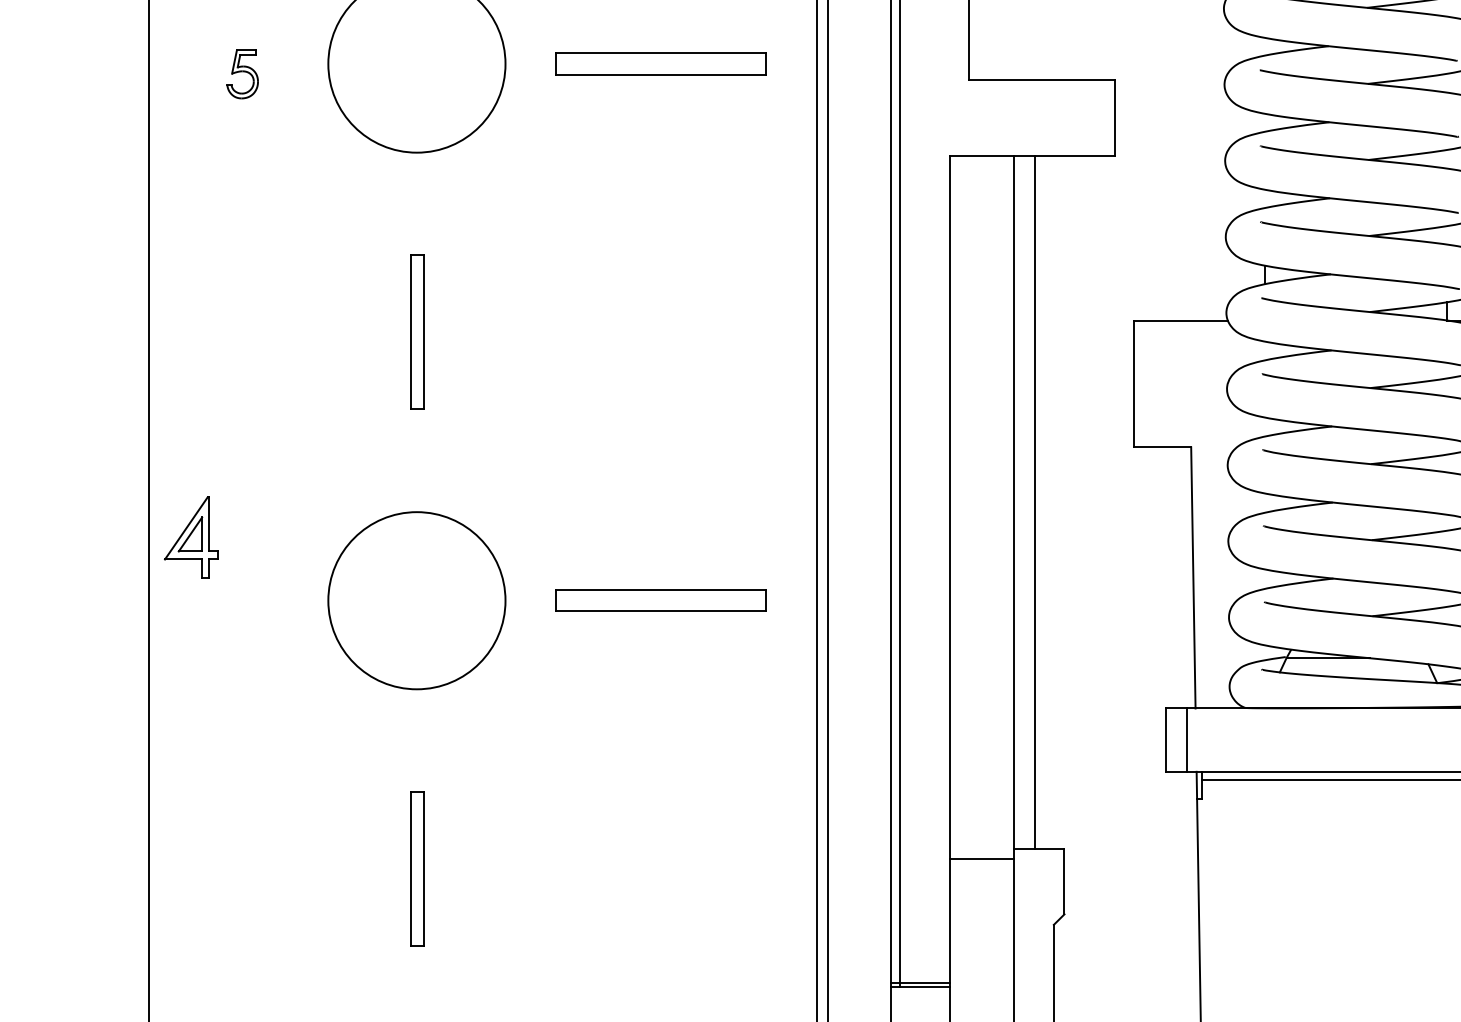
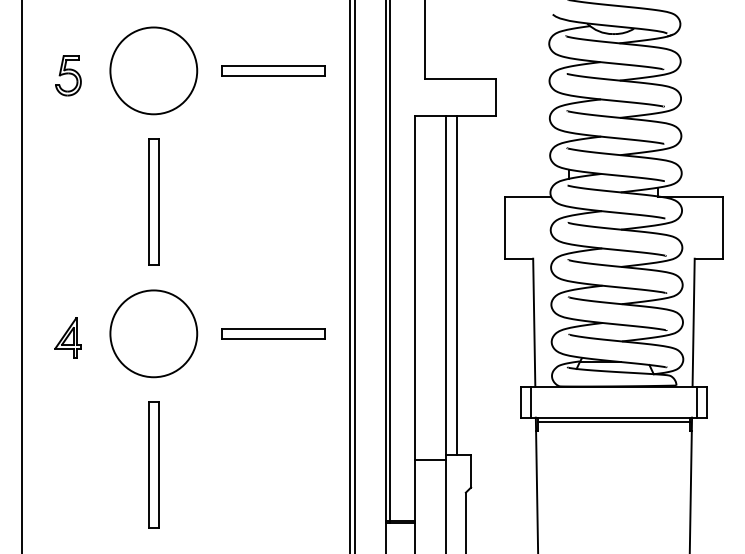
part: (242, 73) -> (68, 75), size x1.67
part: (416, 330) -> (153, 201), size x1.67
part: (189, 536) -> (67, 337), moved
part: (416, 867) -> (153, 464), size x1.67

